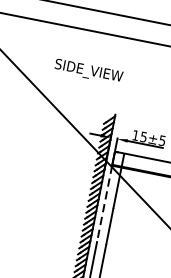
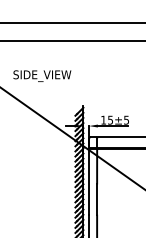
text: (89, 71) -> (42, 75), moved
line: (105, 203) -> (89, 181), dashed -> solid

